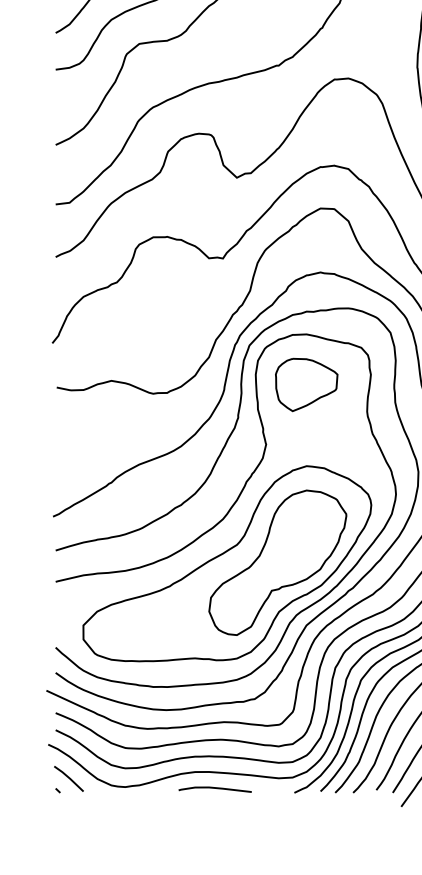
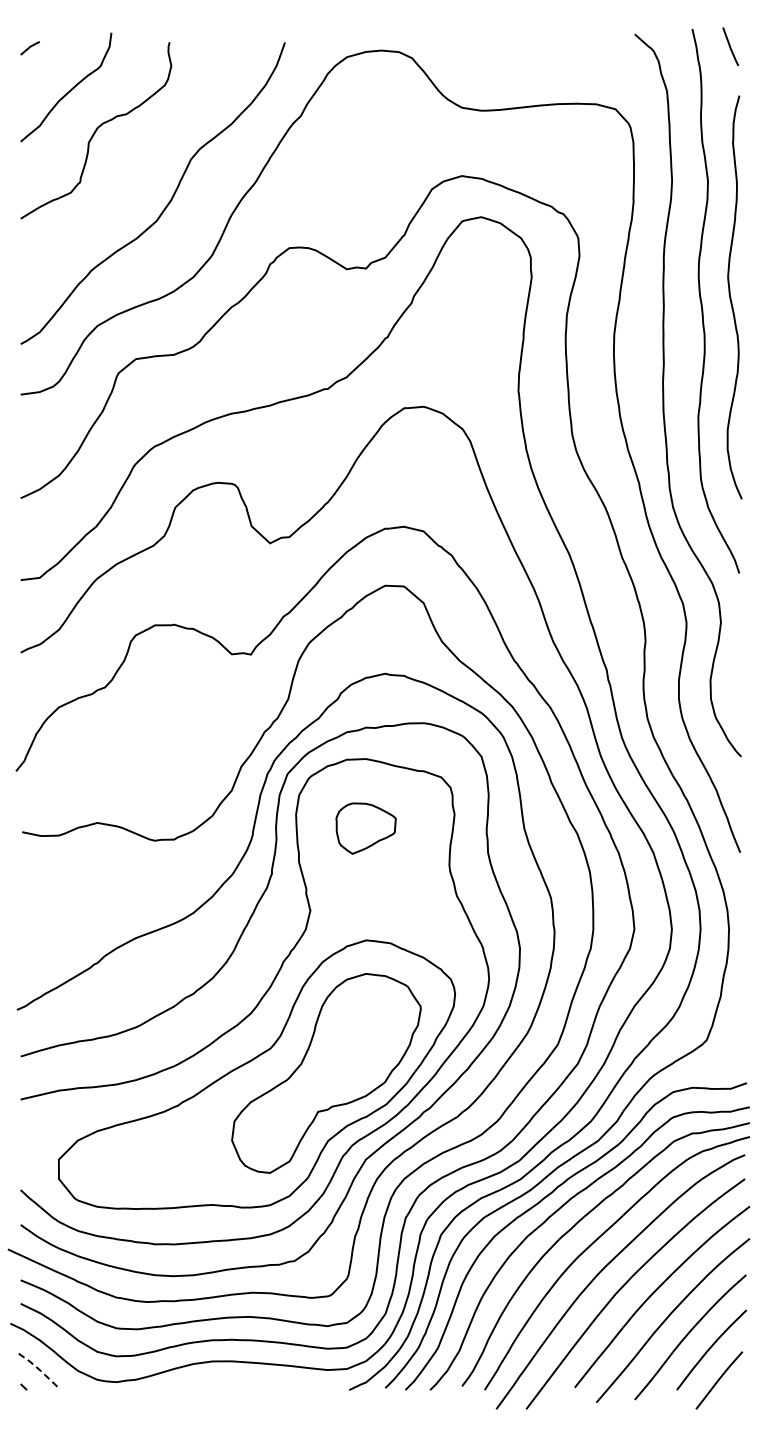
part: (306, 384) -> (365, 828), size x0.7
line: (70, 778) -> (40, 1370), solid -> dashed
curve: (215, 788) -> (240, 1384), removed

